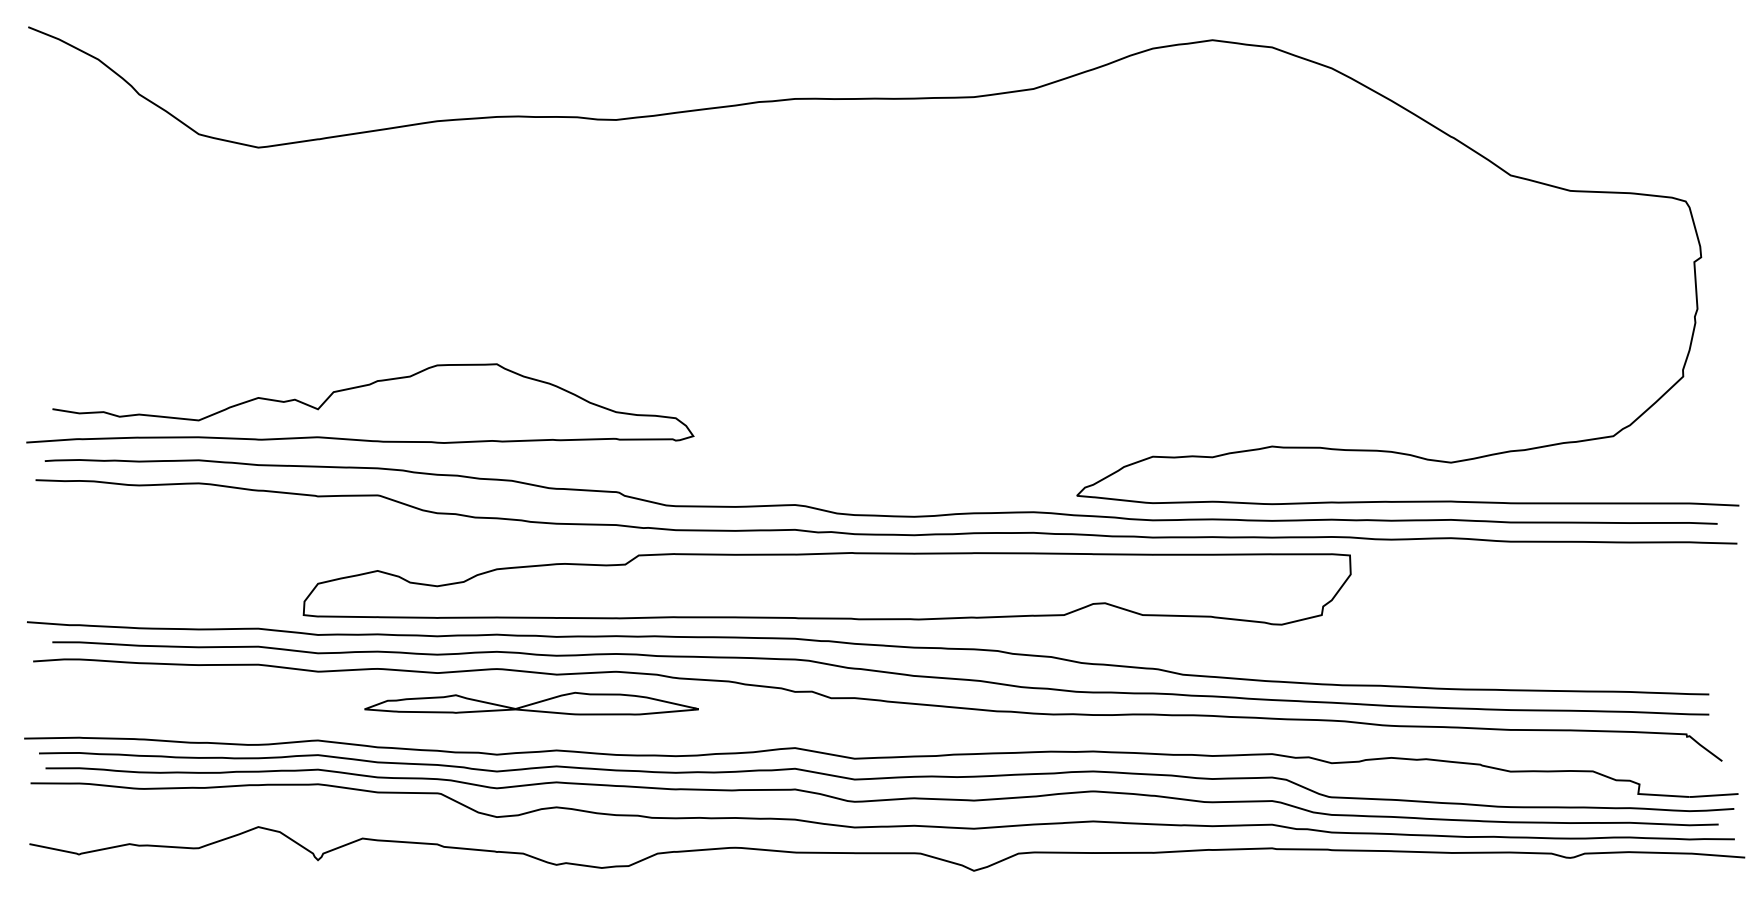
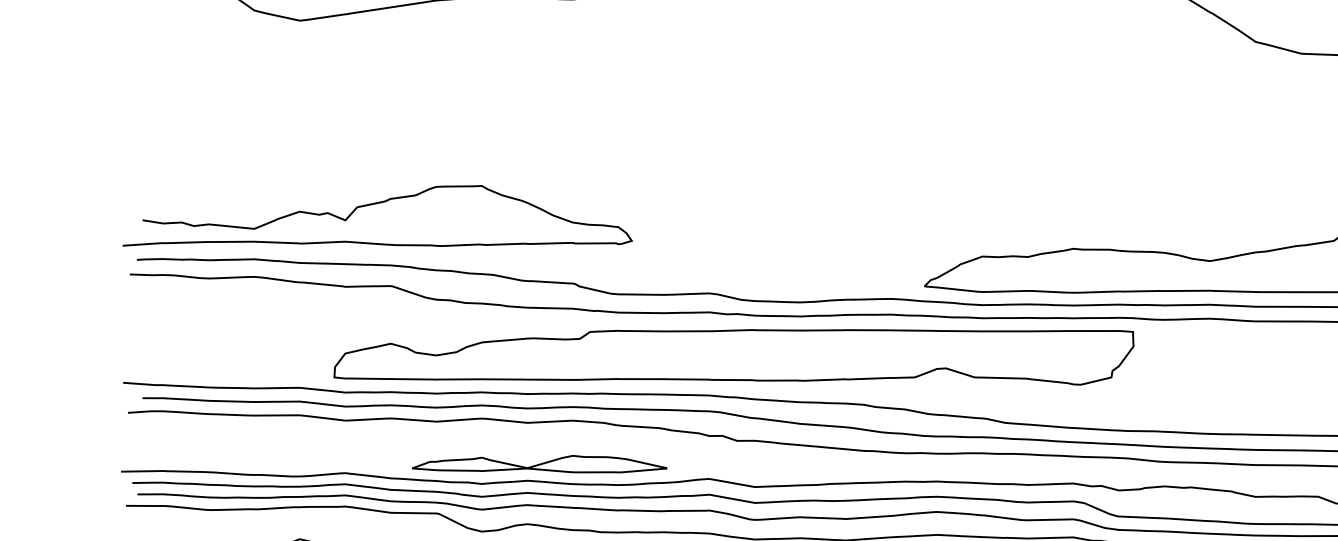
part: (531, 703) -> (539, 463), moved

